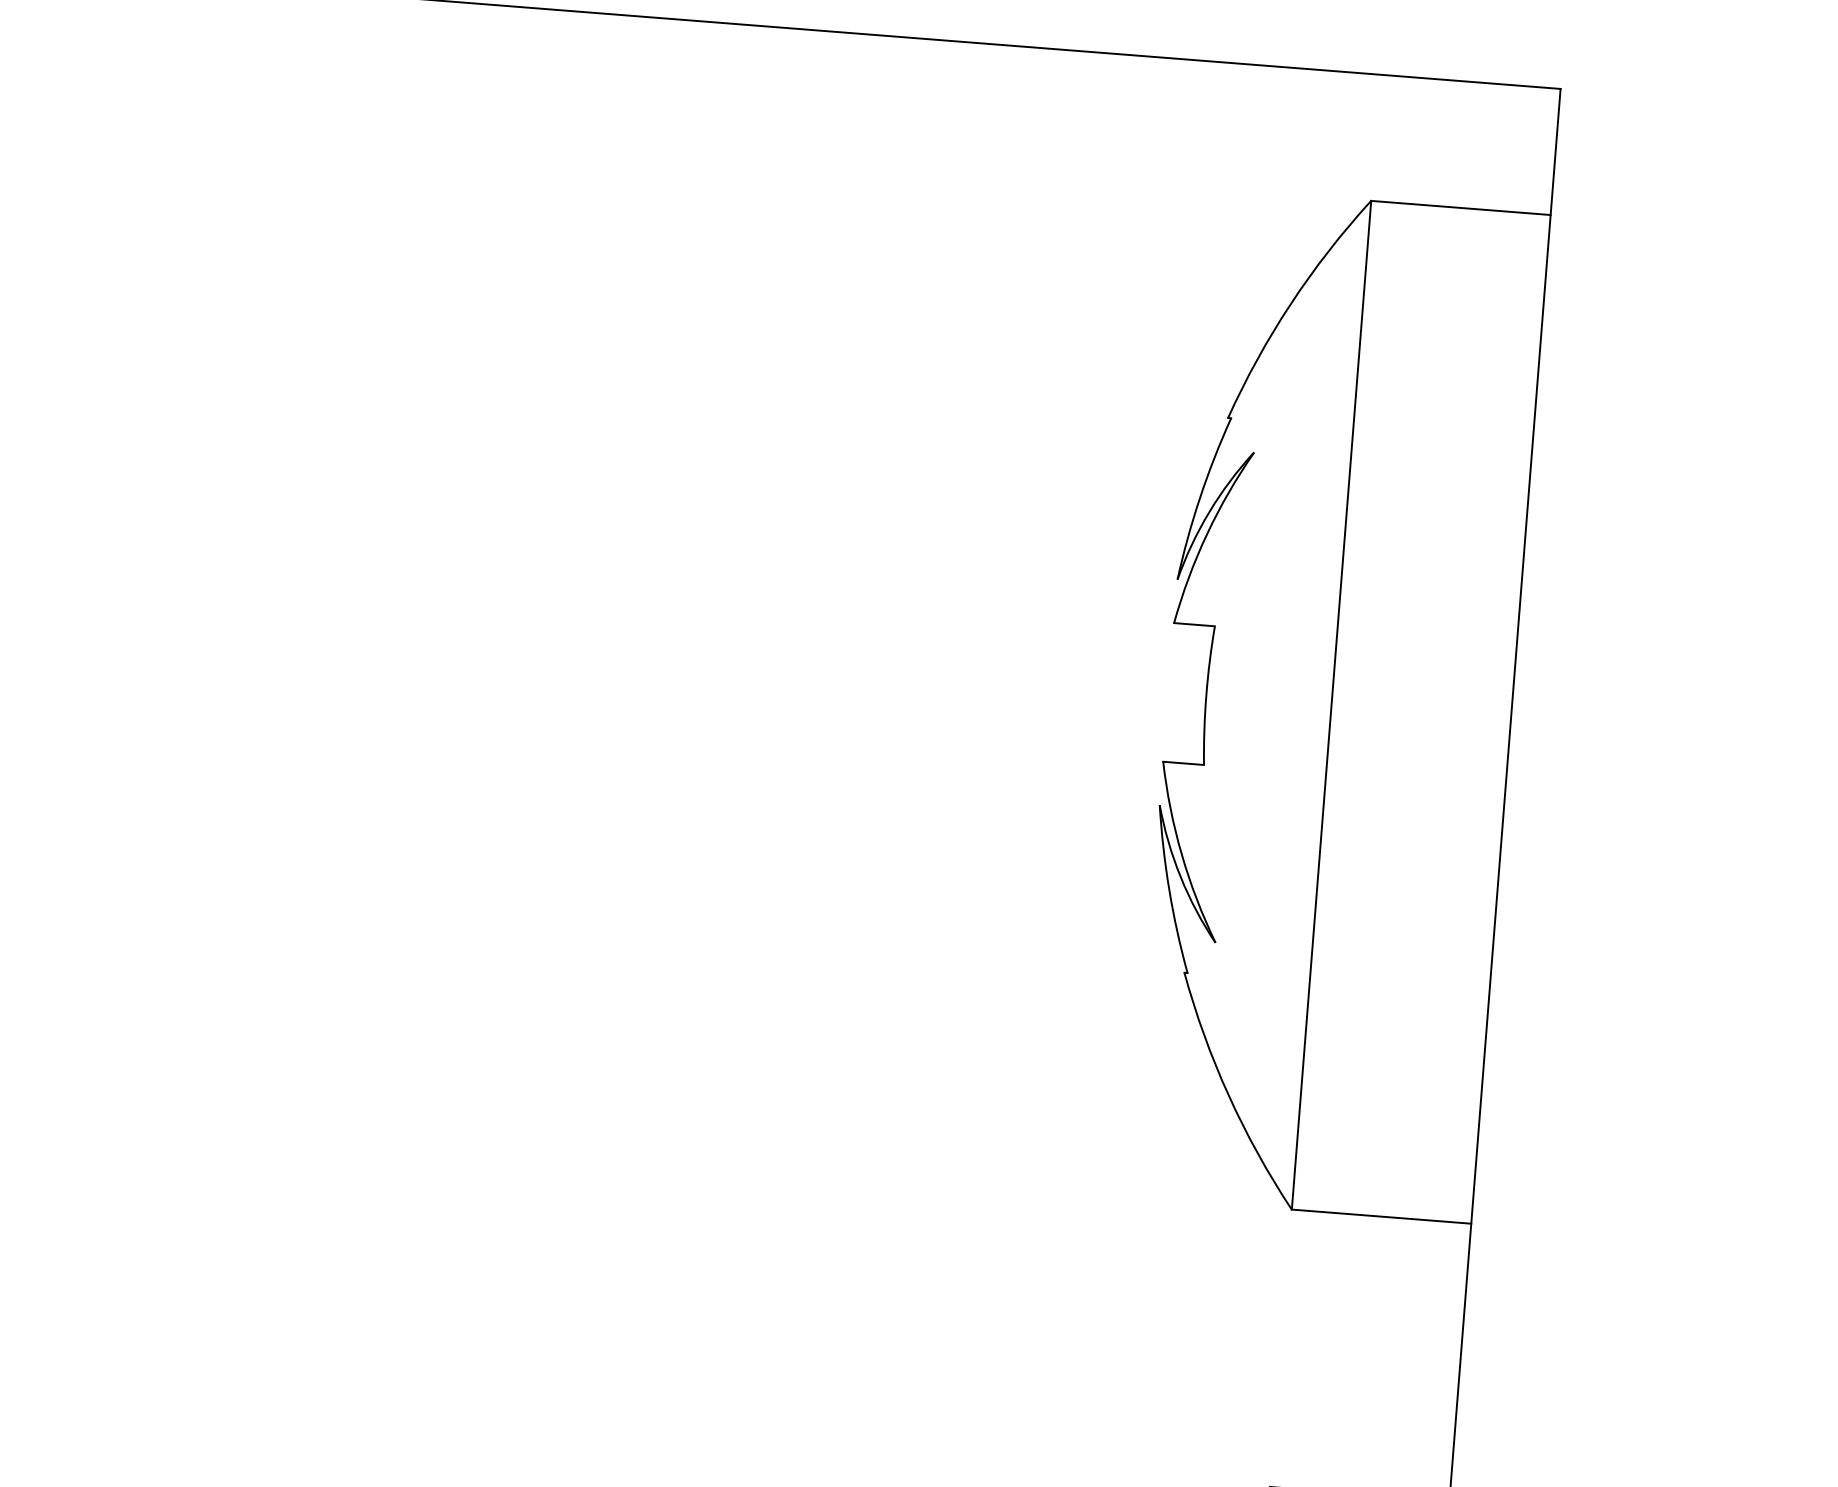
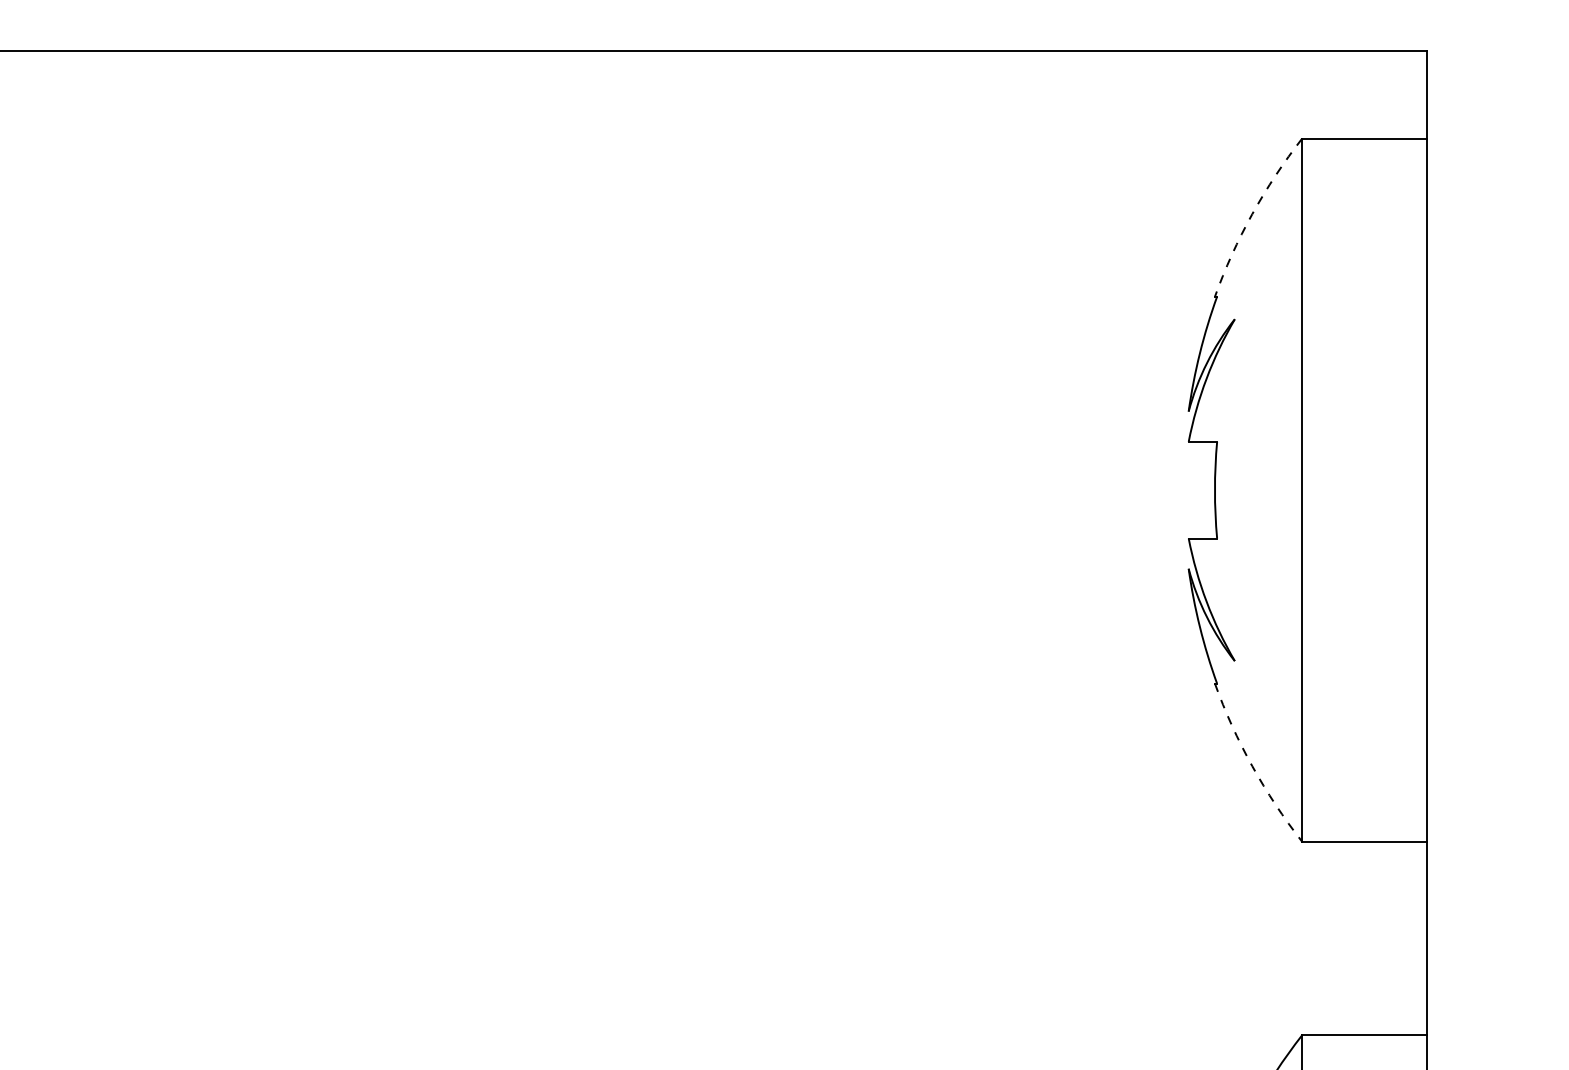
arc: (1291, 304) -> (1252, 214), solid -> dashed
arc: (1228, 1095) -> (1252, 766), solid -> dashed

